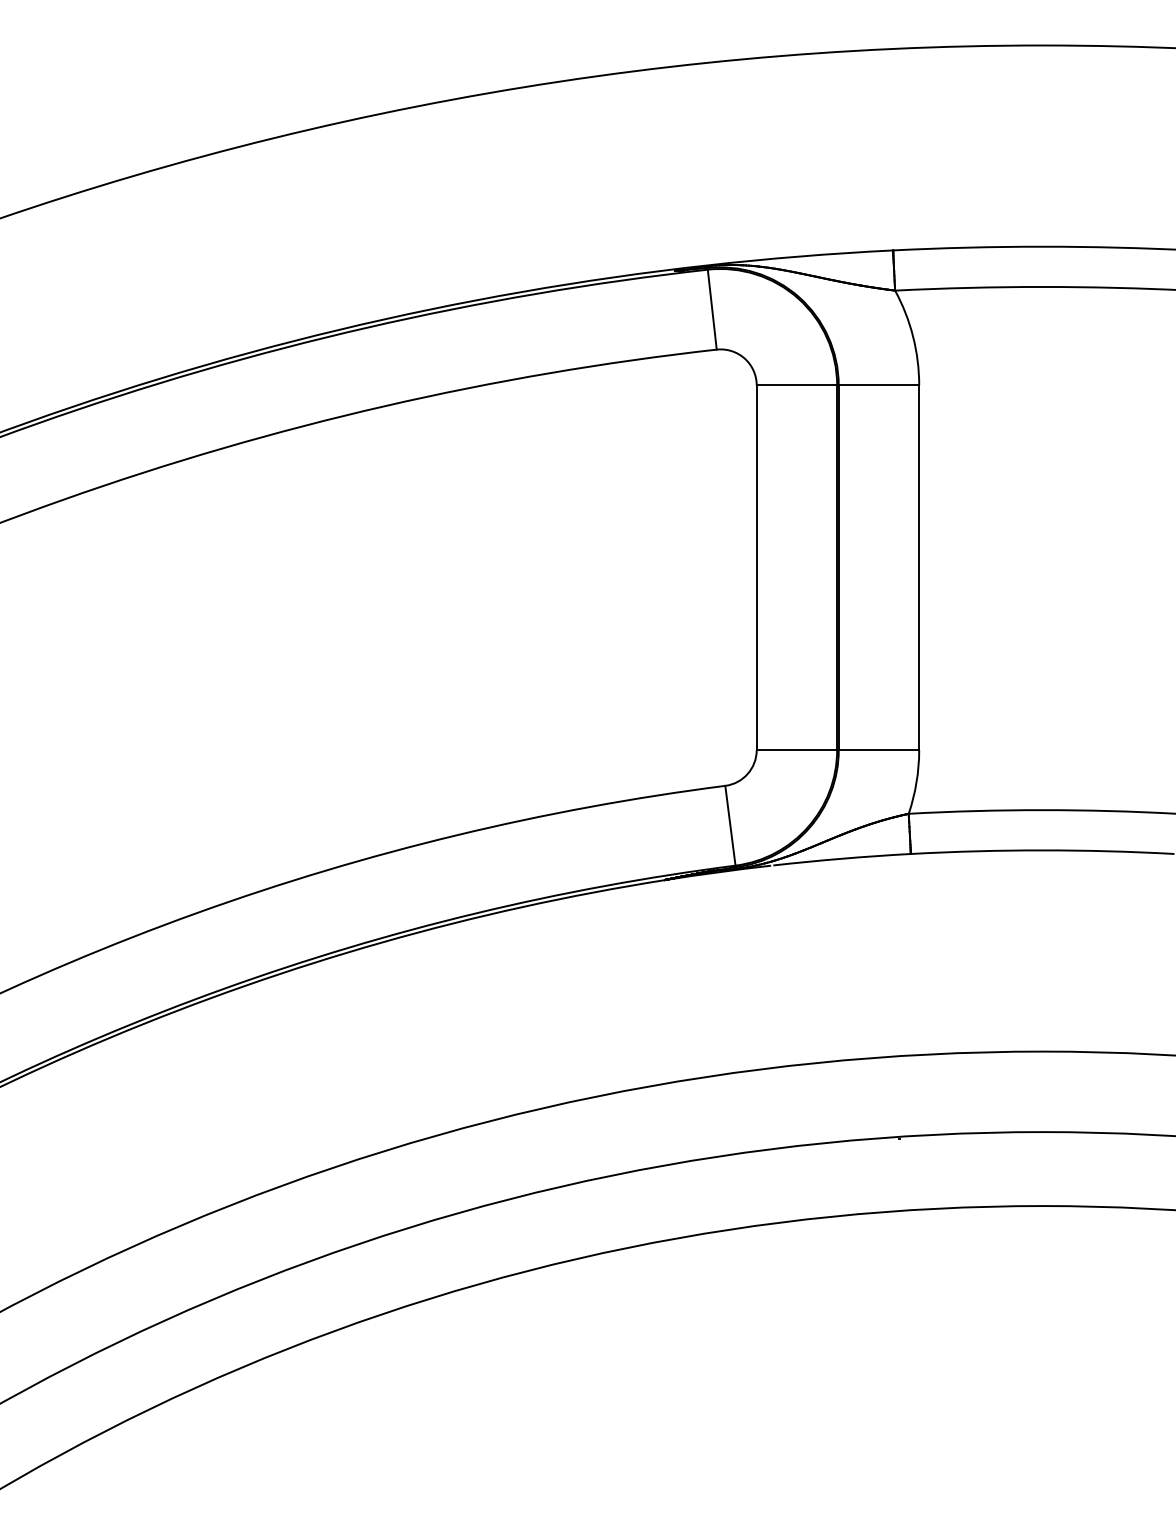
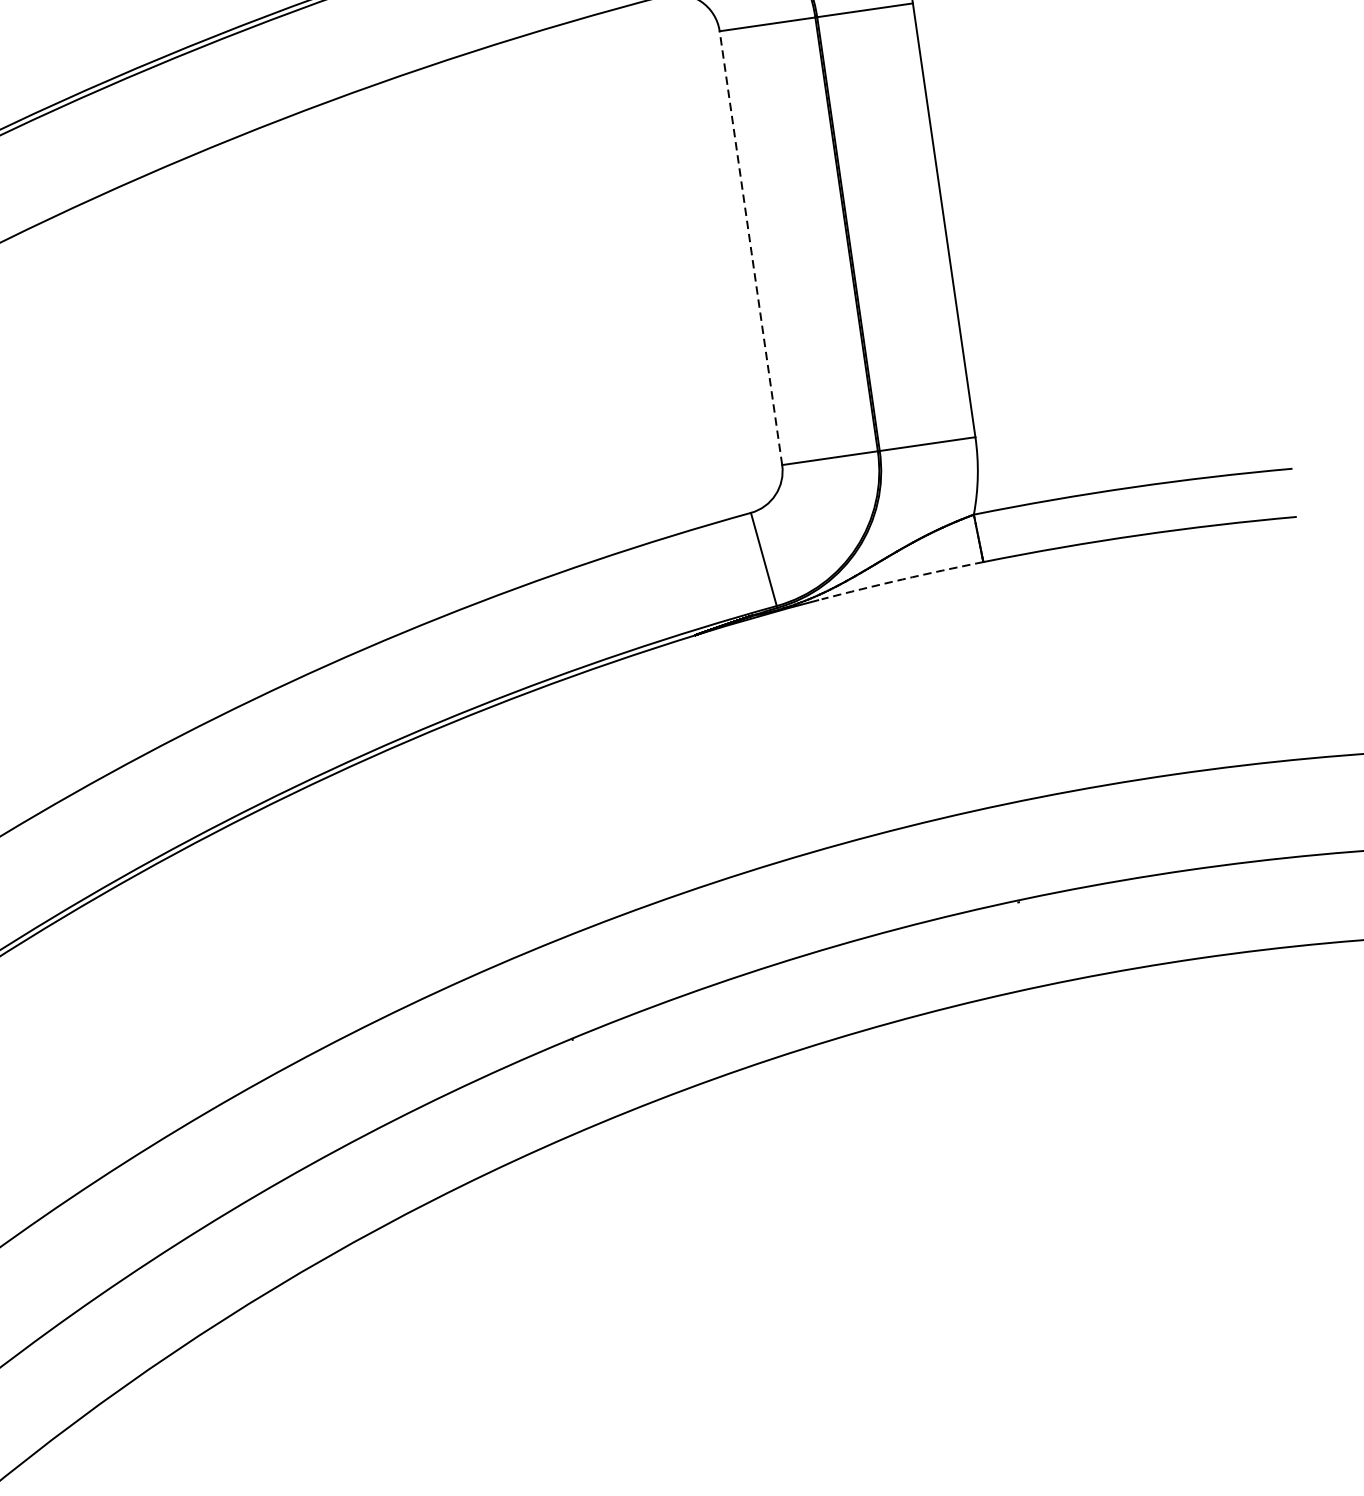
line: (756, 567) -> (750, 247), solid -> dashed
arc: (842, 858) -> (902, 579), solid -> dashed

